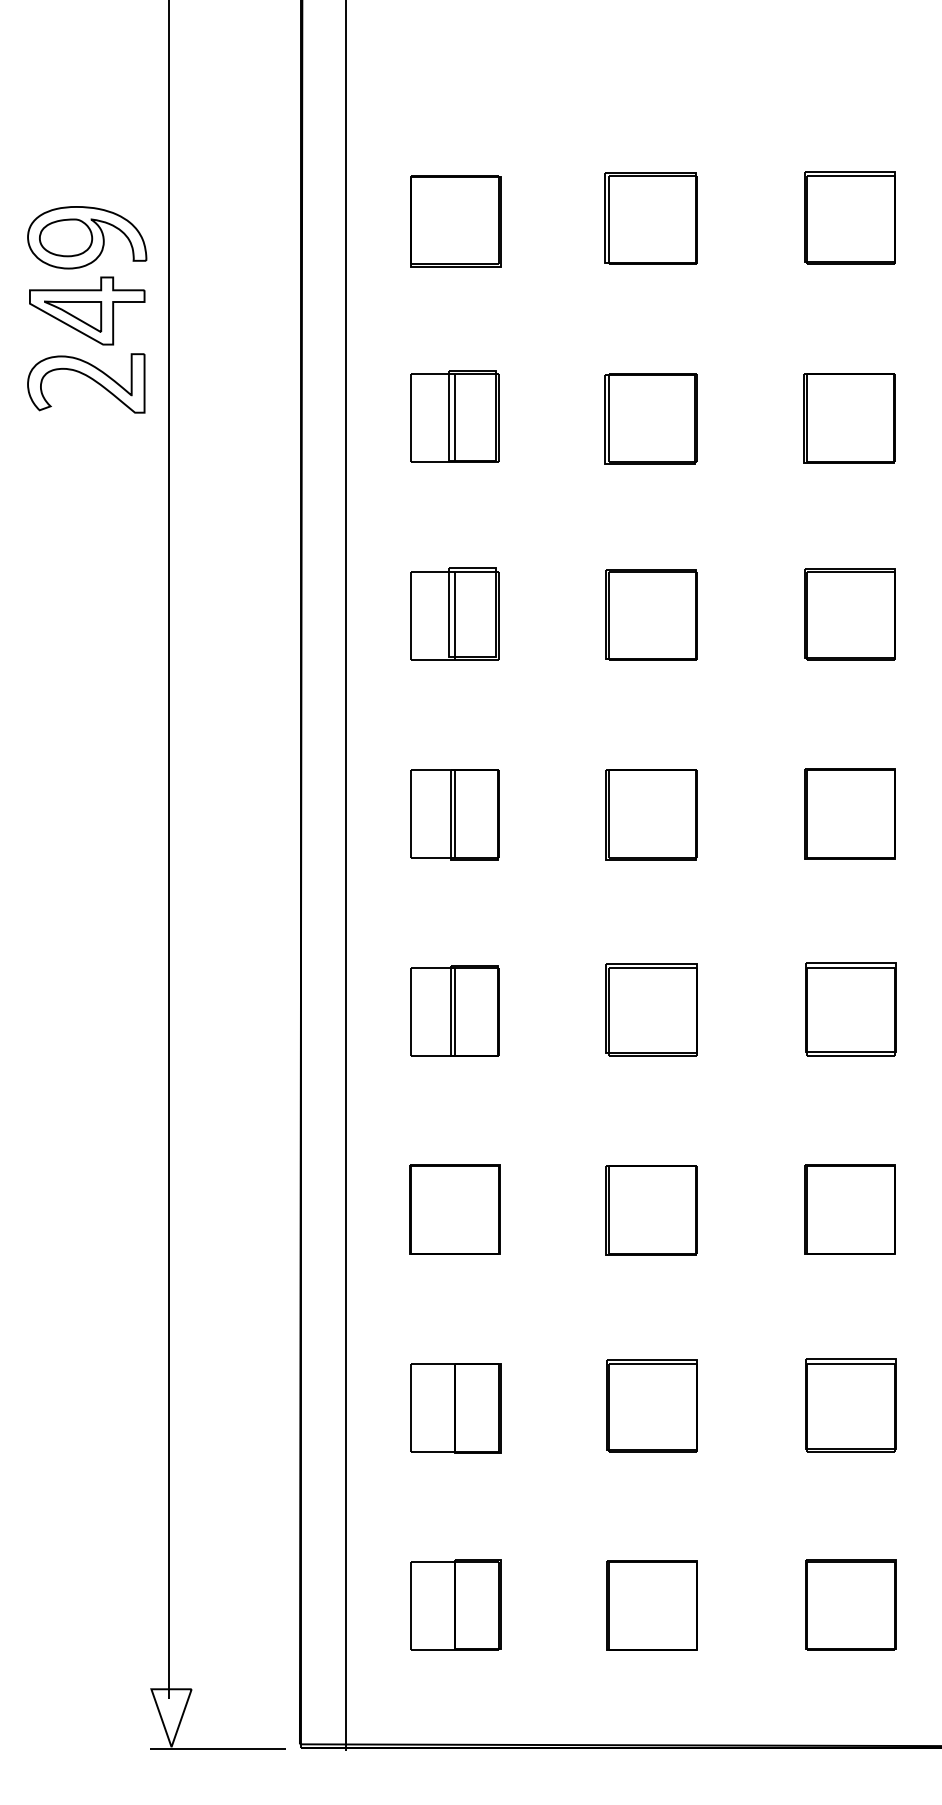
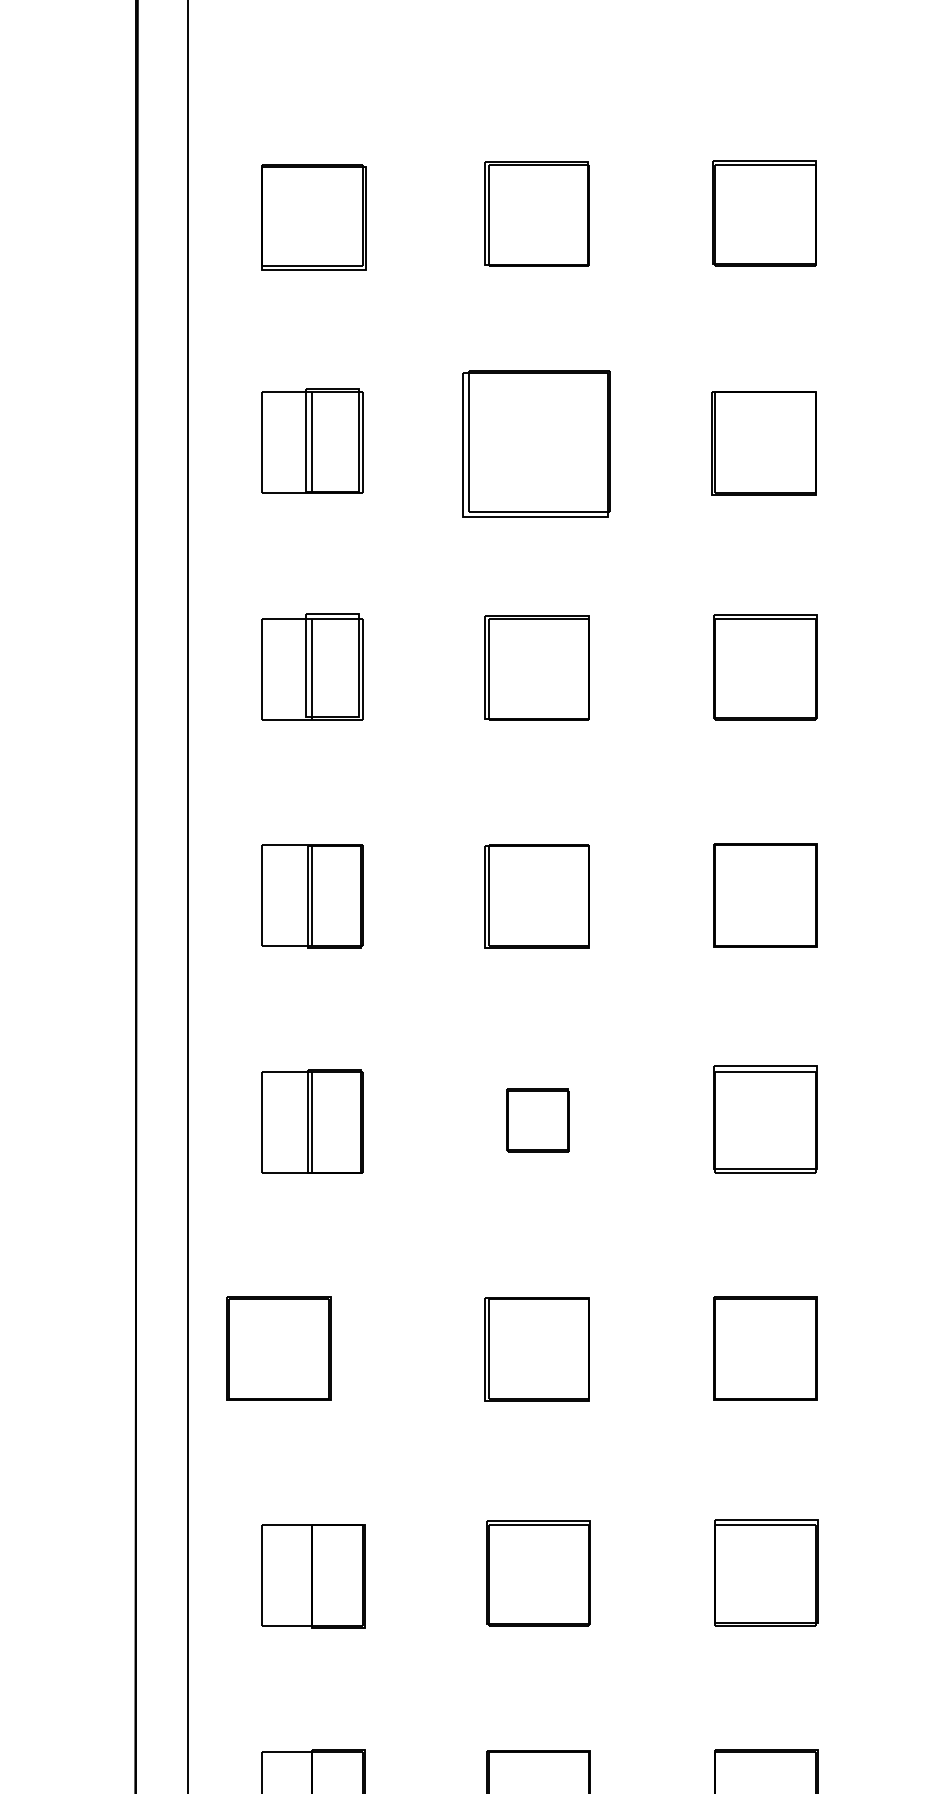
part: (650, 418) -> (536, 443), size x1.4
part: (651, 1009) -> (537, 1119), size x0.6
part: (454, 1209) -> (278, 1348), moved

